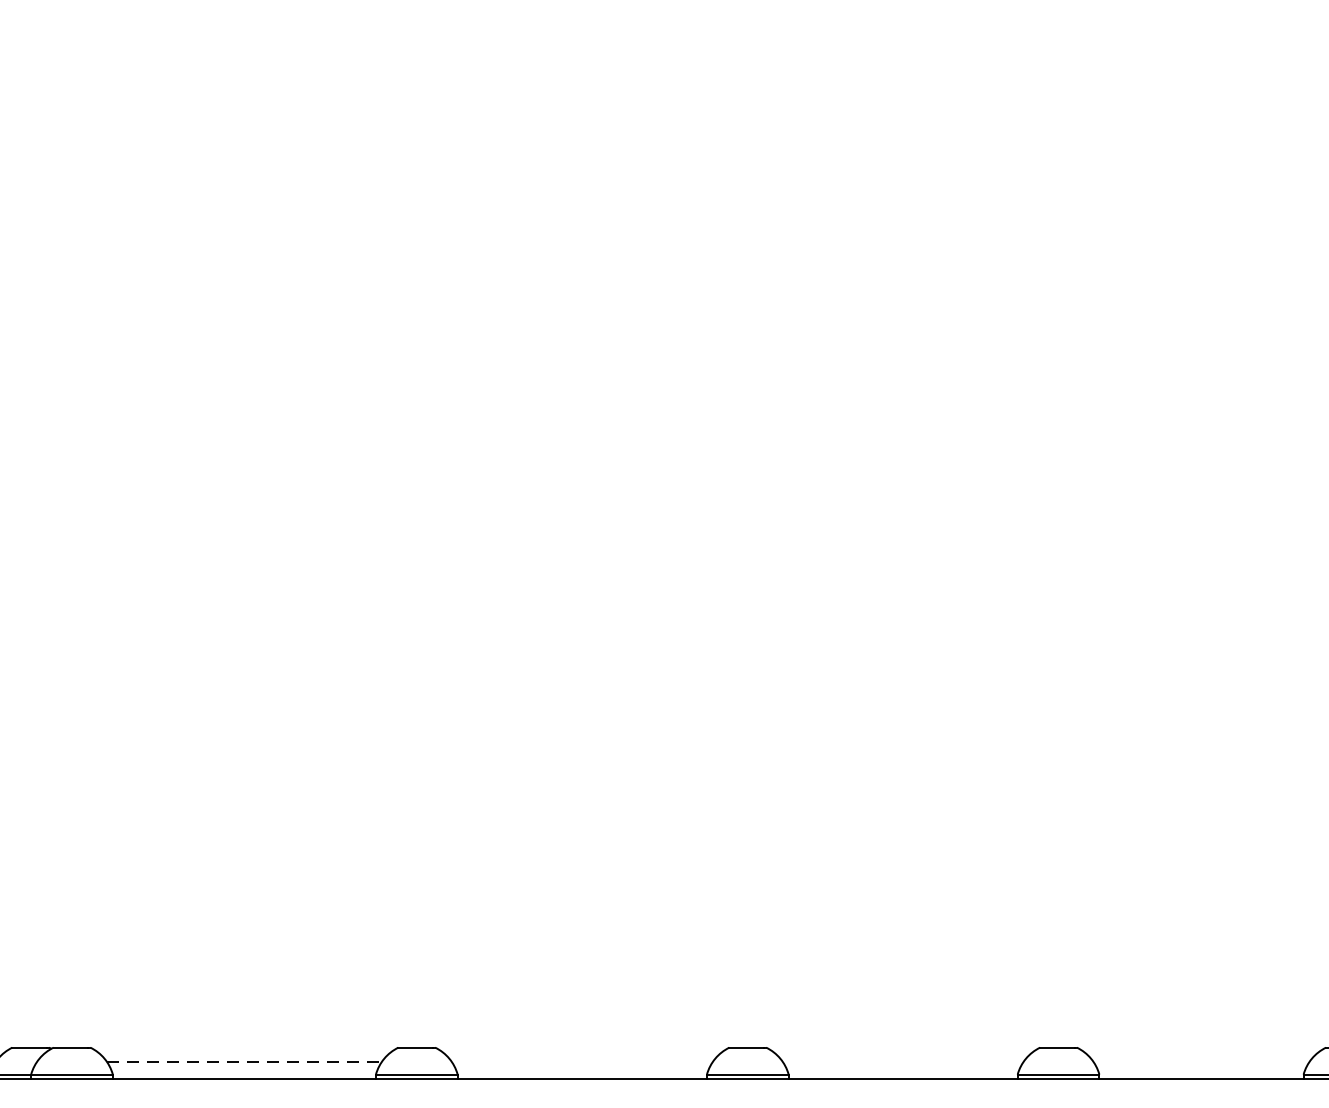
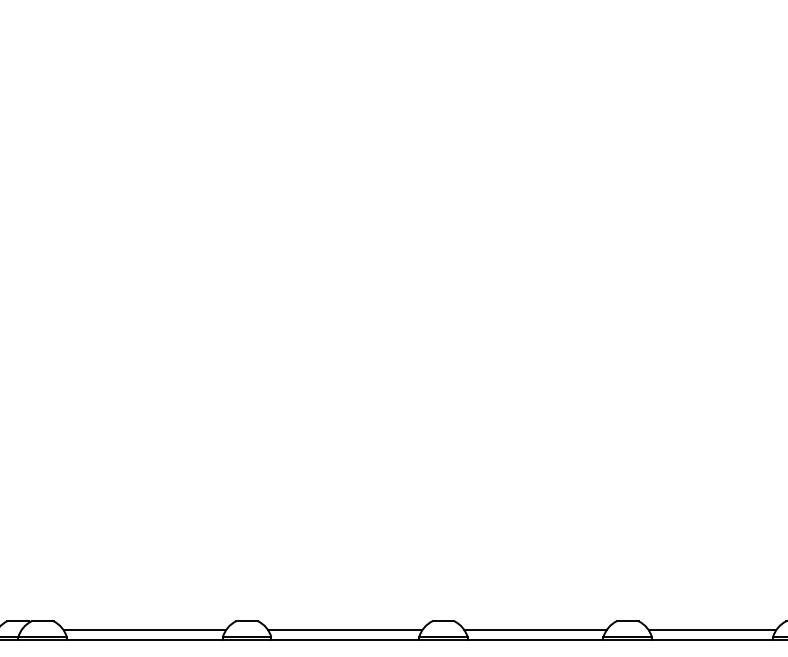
line: (245, 1061) -> (145, 629), dashed -> solid
line: (582, 1061) -> (345, 629), added
line: (903, 1061) -> (535, 629), added
line: (1201, 1061) -> (712, 629), added

